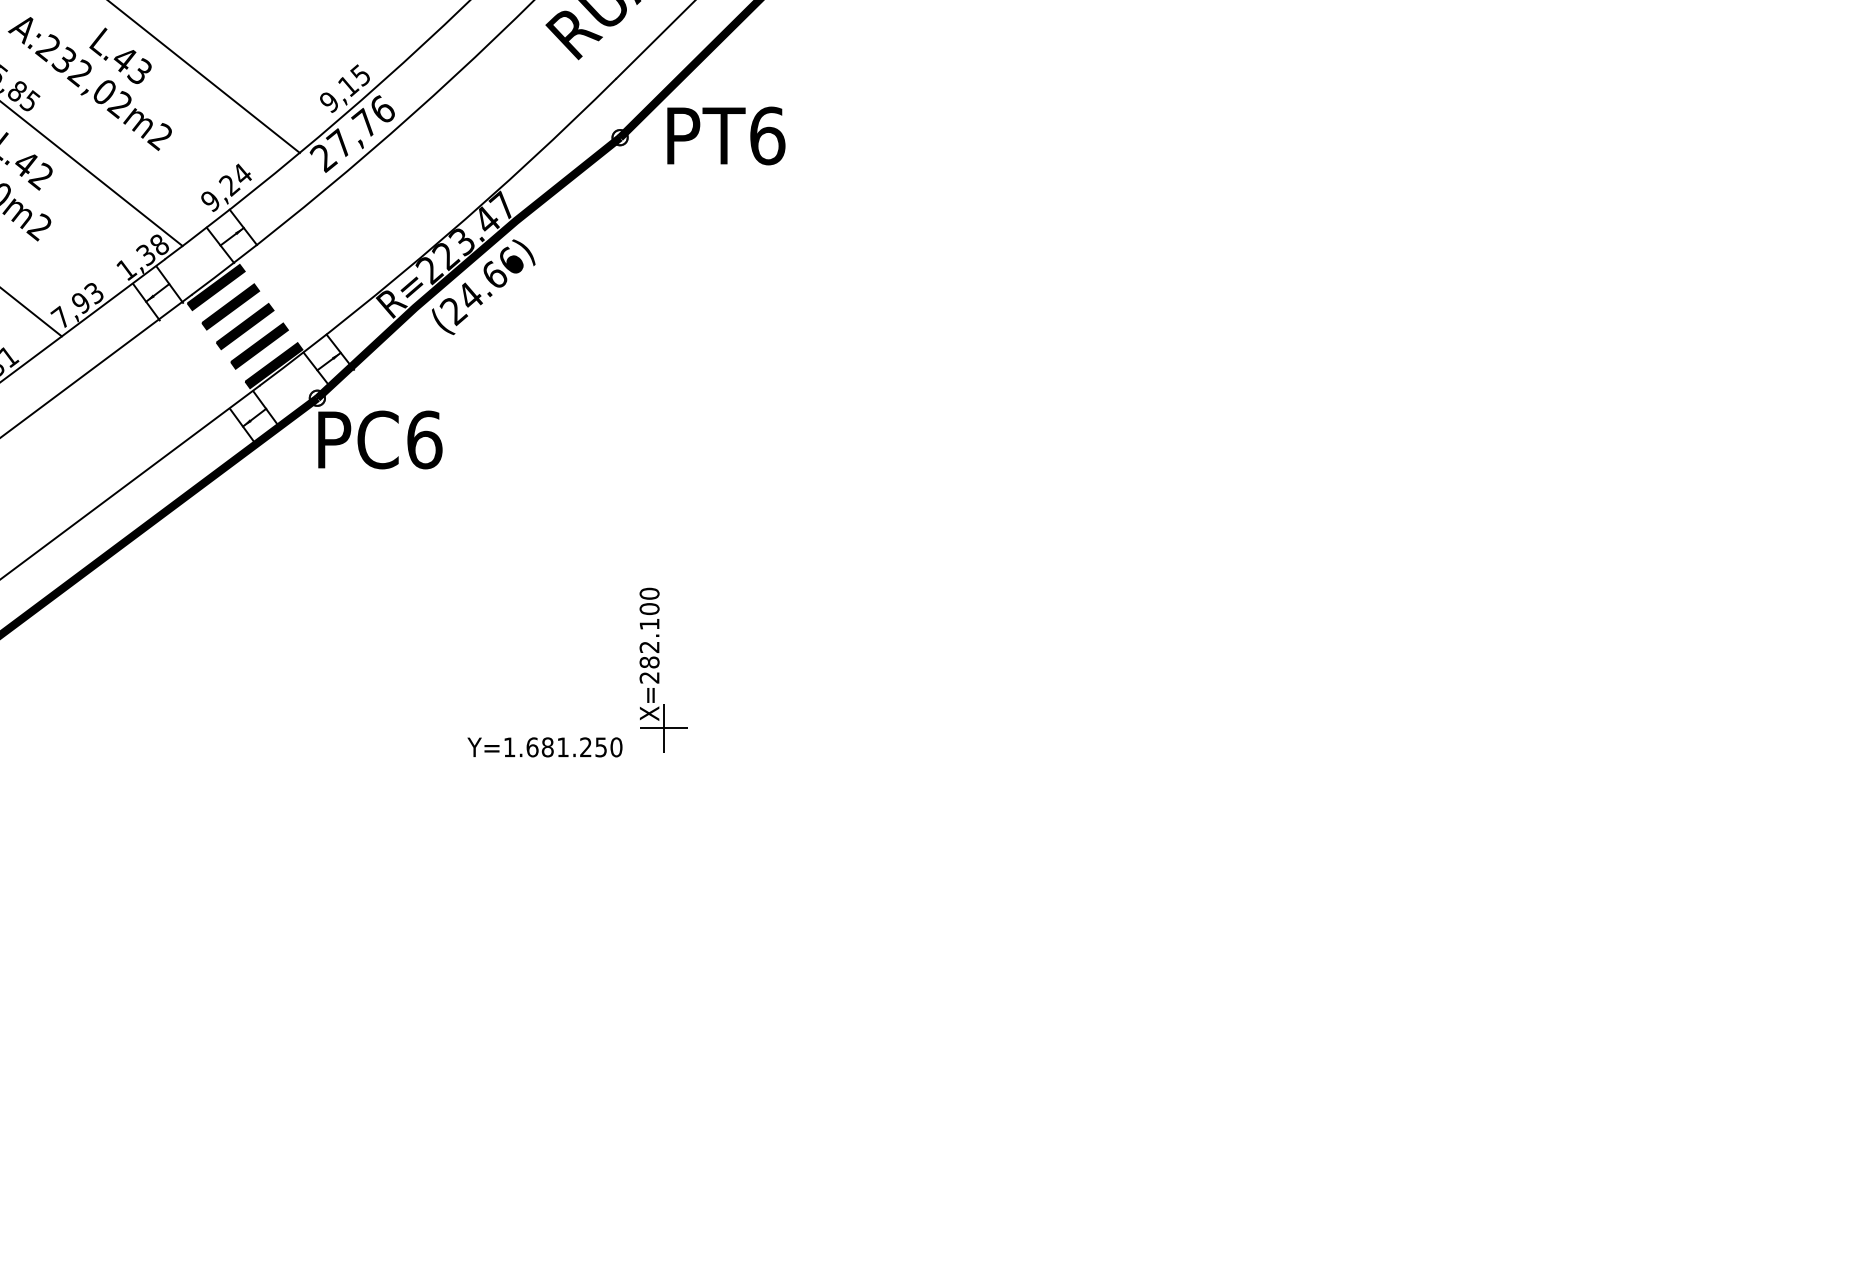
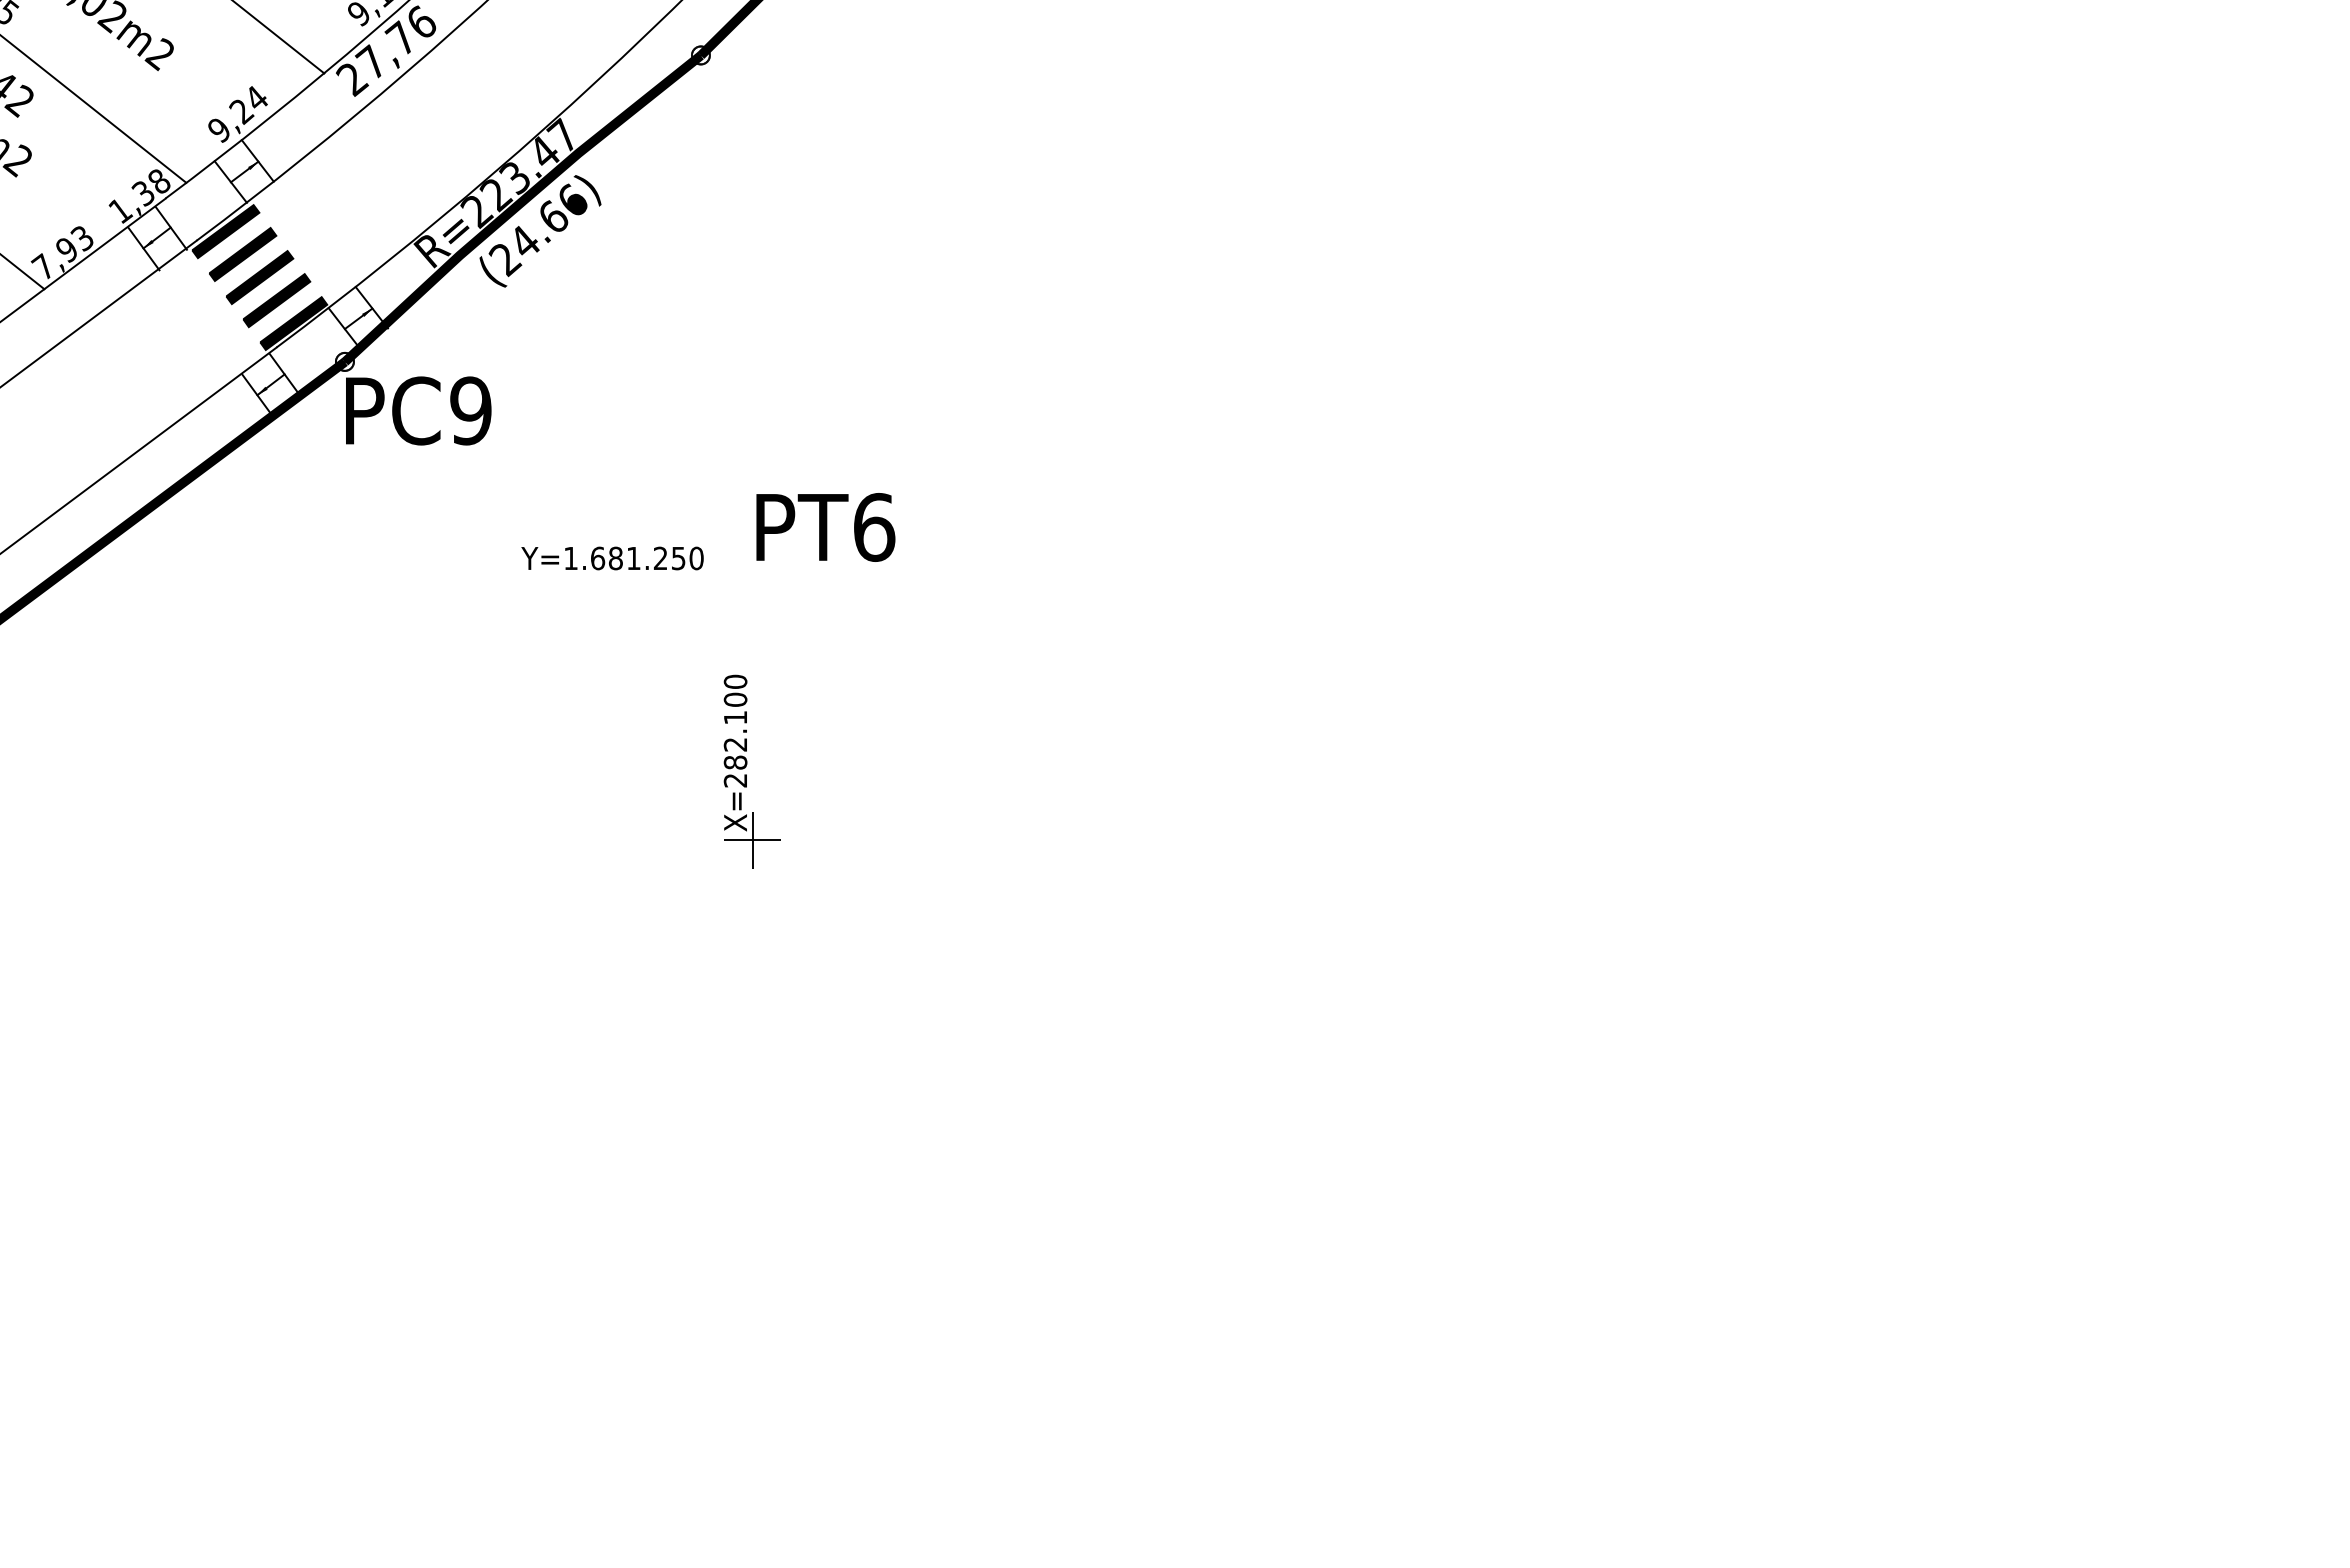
text: (726, 136) -> (825, 527), moved
text: (425, 439) -> (471, 410), PC6 -> PC9
part: (663, 670) -> (751, 771), moved
text: (544, 747) -> (612, 558), moved

